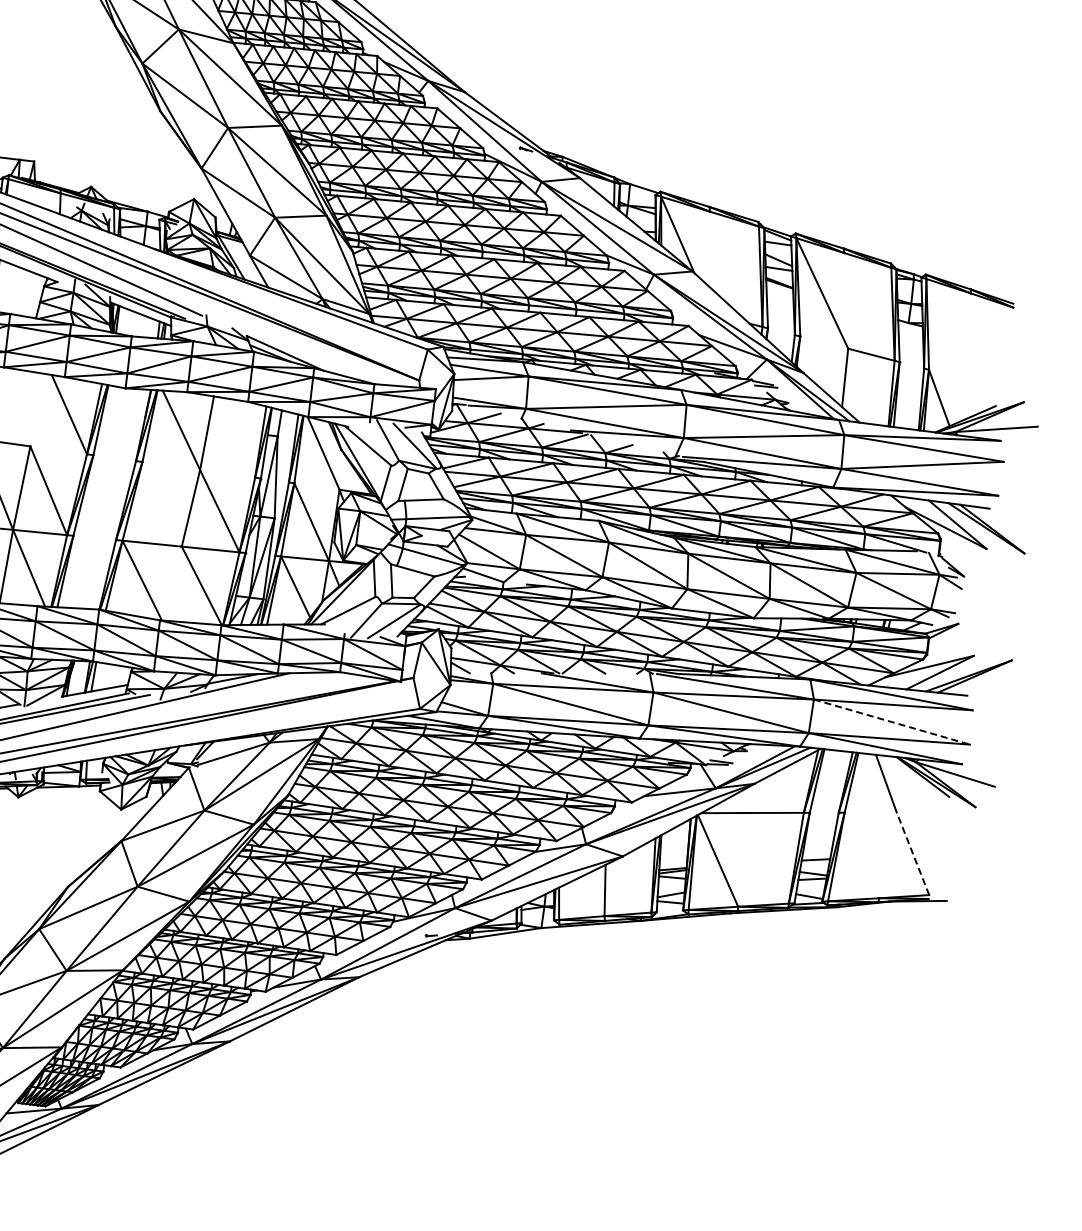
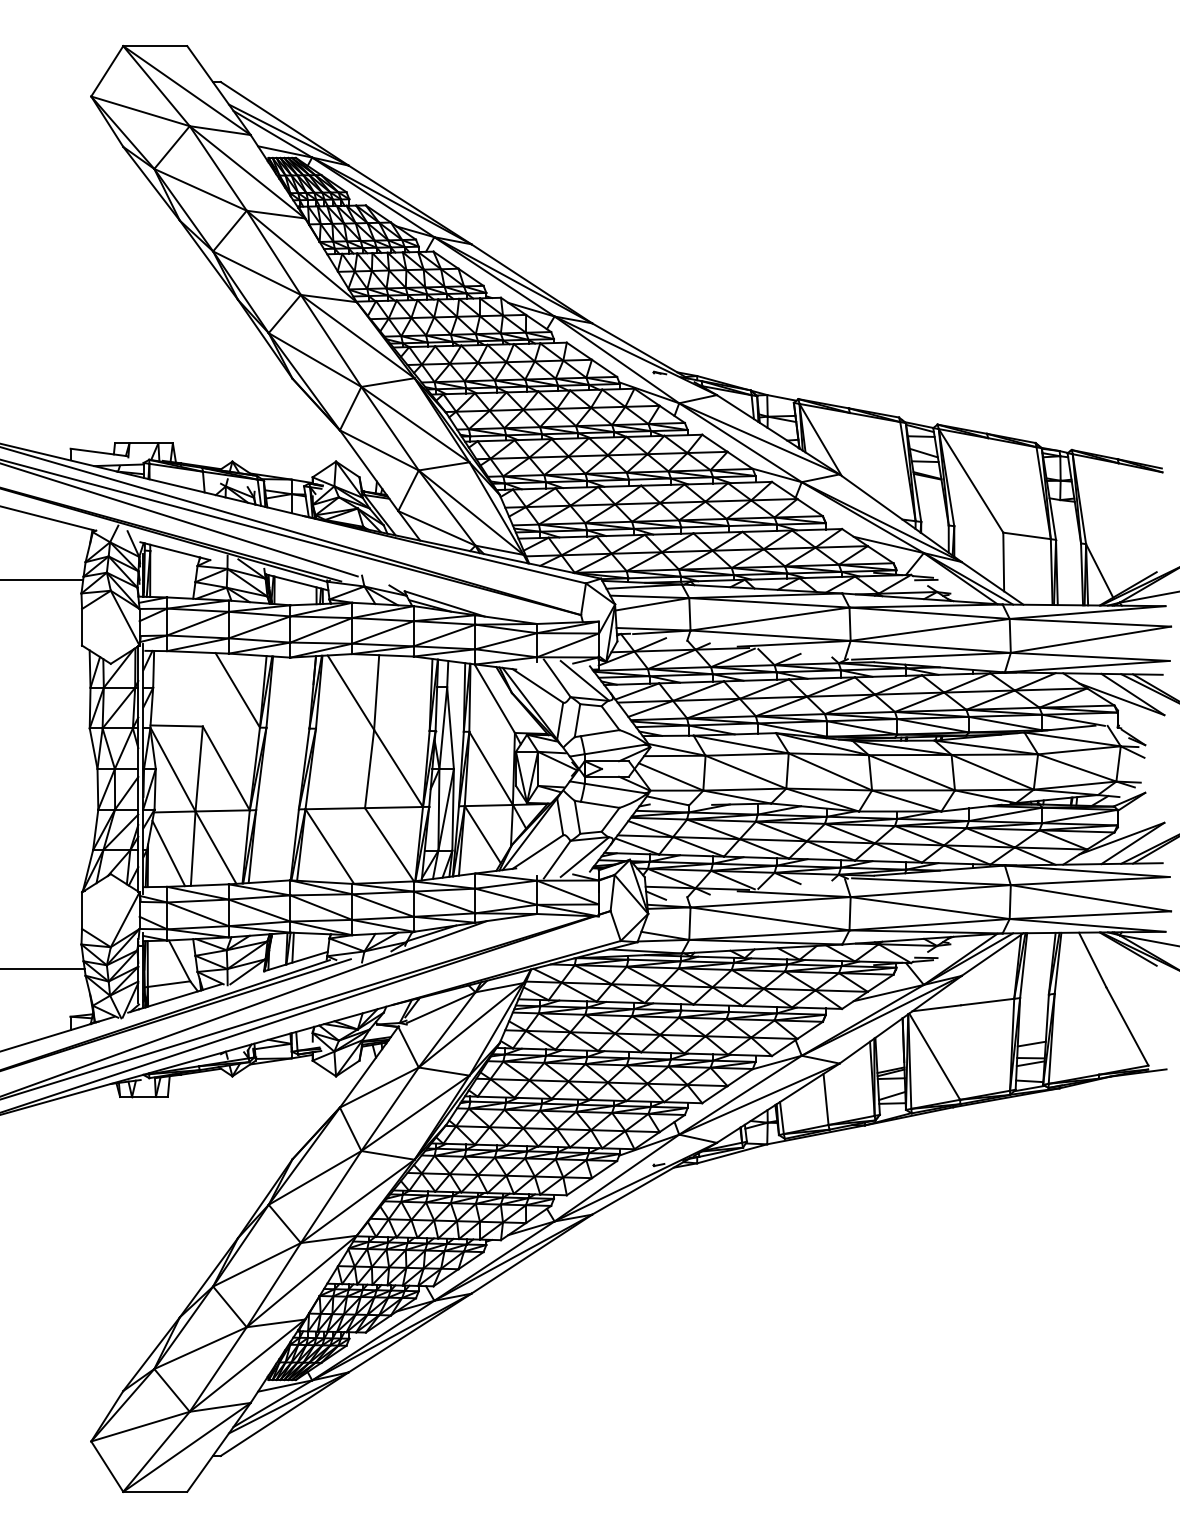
line: (892, 722) -> (1091, 898), dashed -> solid
line: (913, 853) -> (1127, 1026), dashed -> solid

